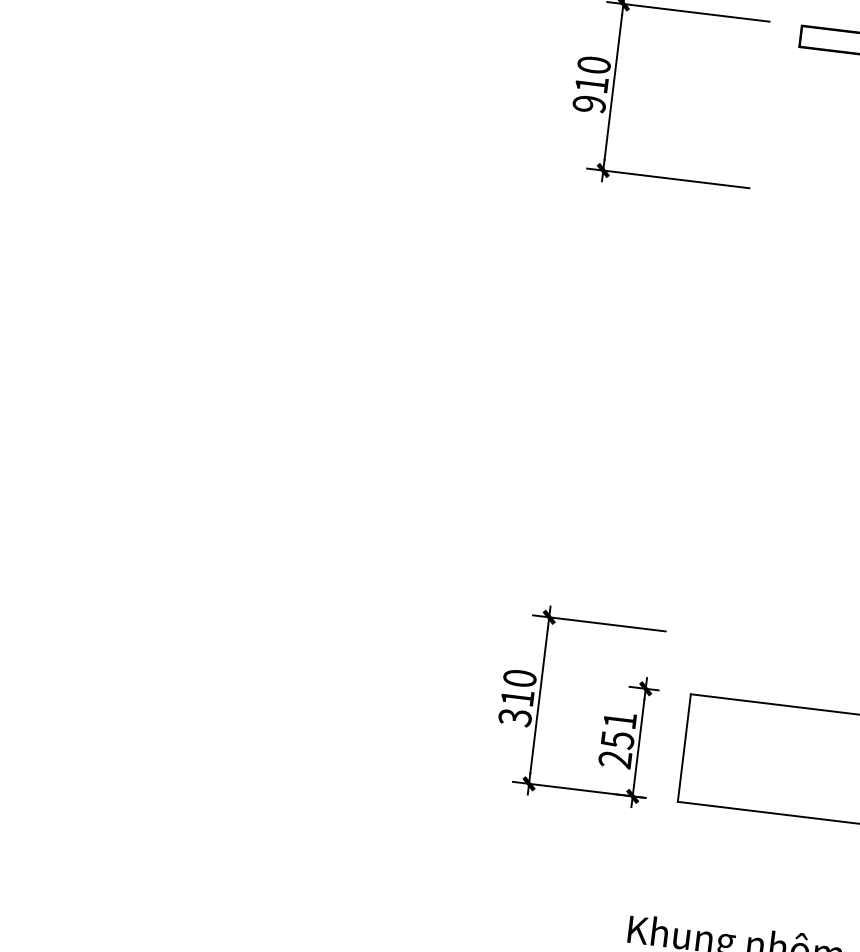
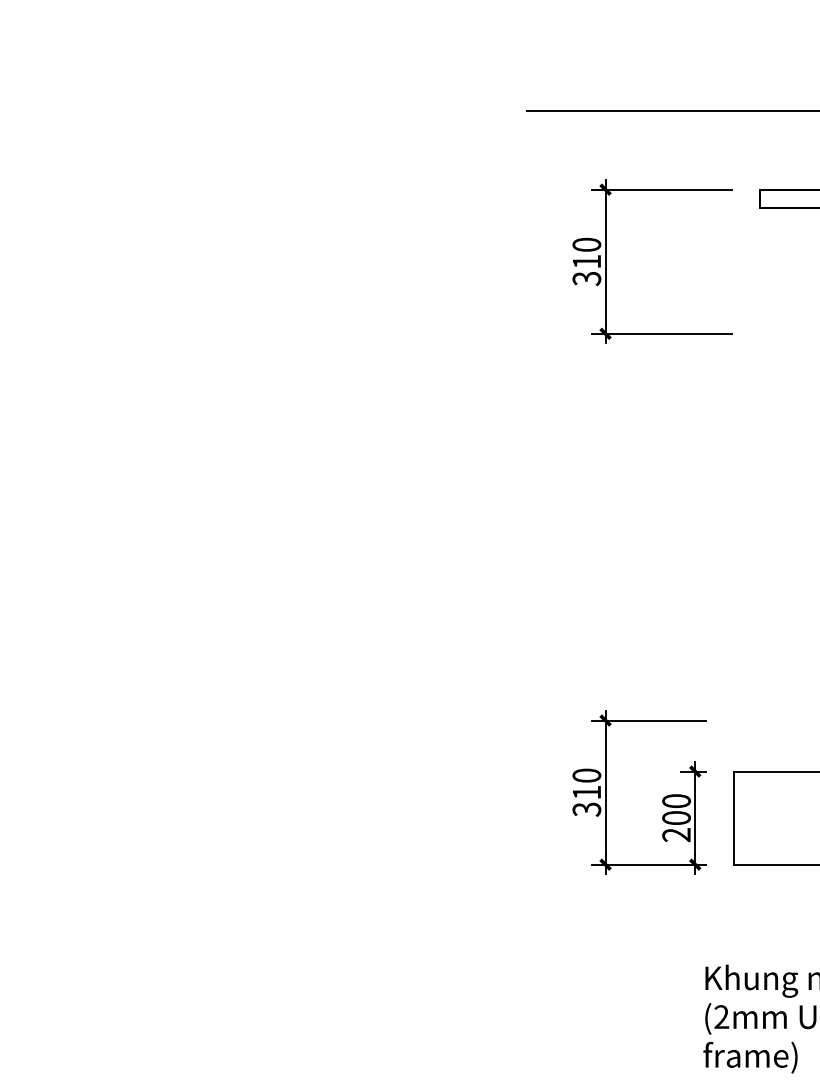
text: (589, 103) -> (586, 278), 910 -> 310
text: (618, 730) -> (676, 809), 251 -> 200

